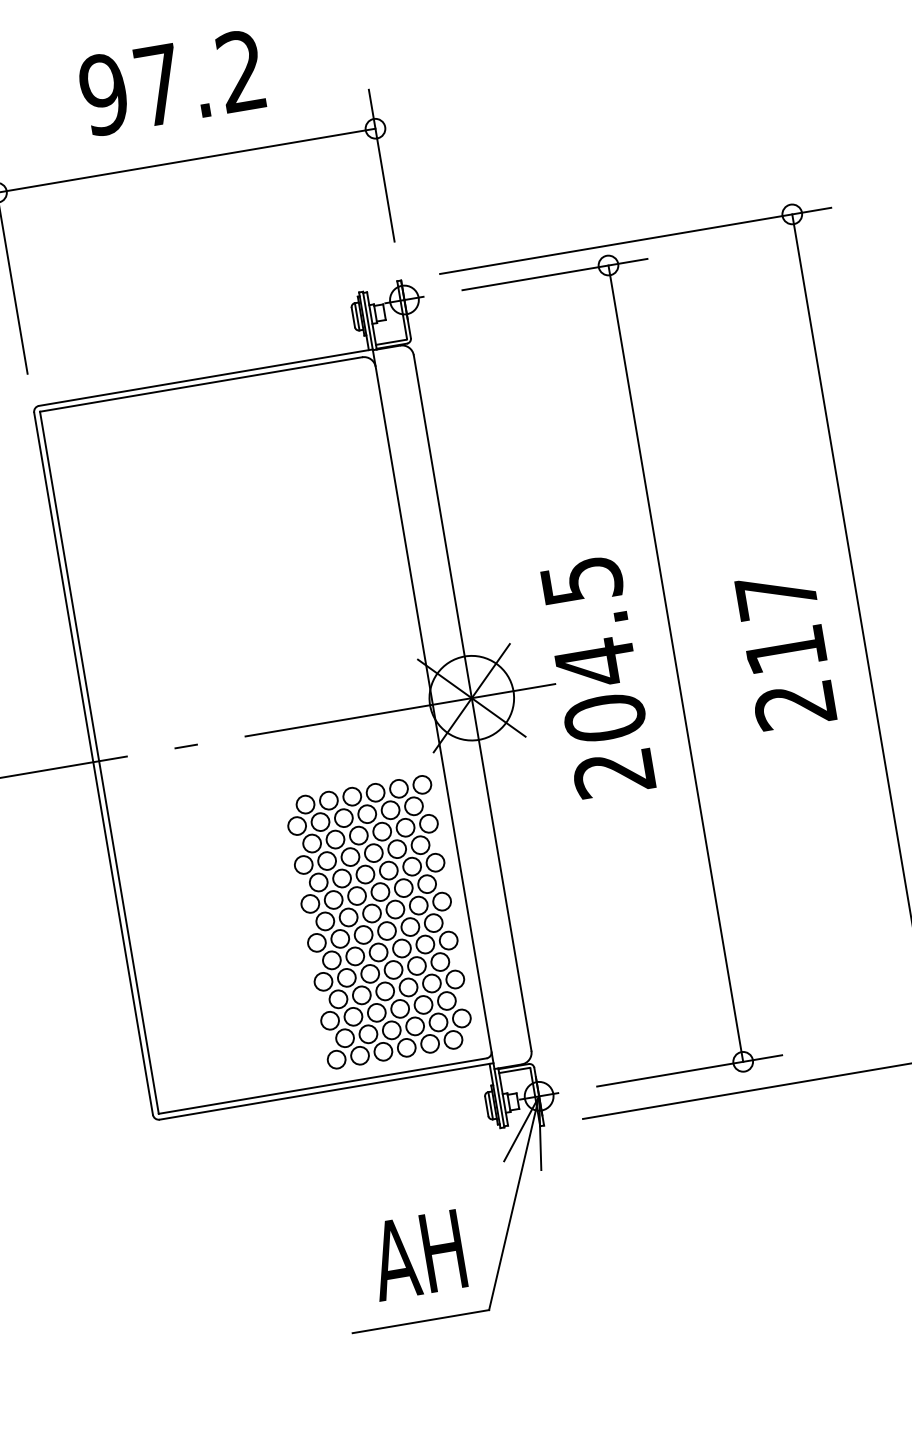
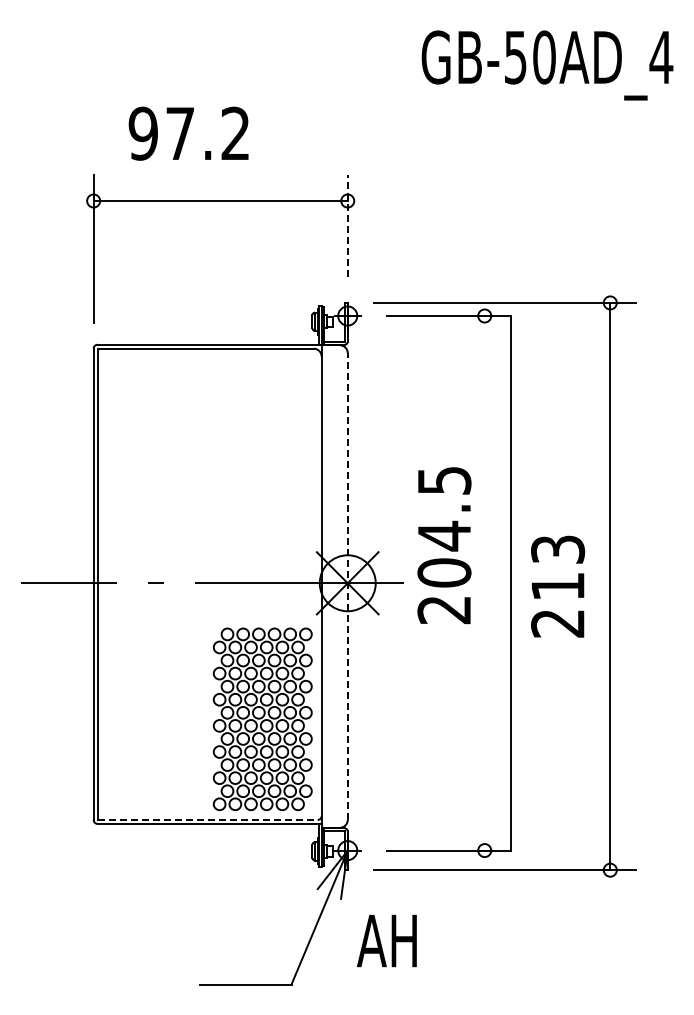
text: (171, 82) -> (188, 133), moved
line: (381, 165) -> (347, 225), solid -> dashed
text: (777, 594) -> (558, 549), 217 -> 213
line: (675, 664) -> (510, 583), moved
text: (598, 677) -> (444, 545), moved
line: (472, 703) -> (347, 586), solid -> dashed
line: (323, 1085) -> (208, 819), solid -> dashed
text: (416, 1254) -> (386, 940), moved

